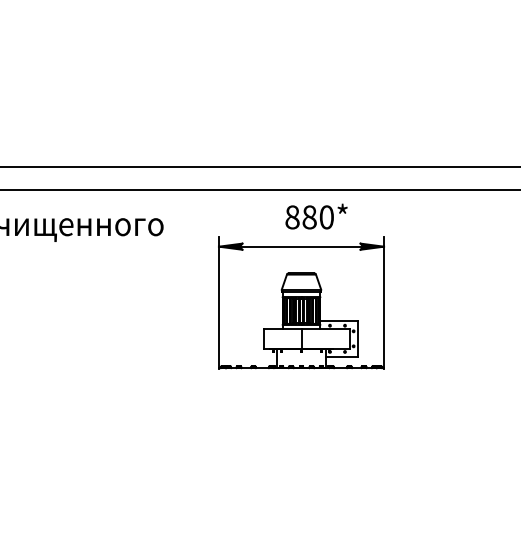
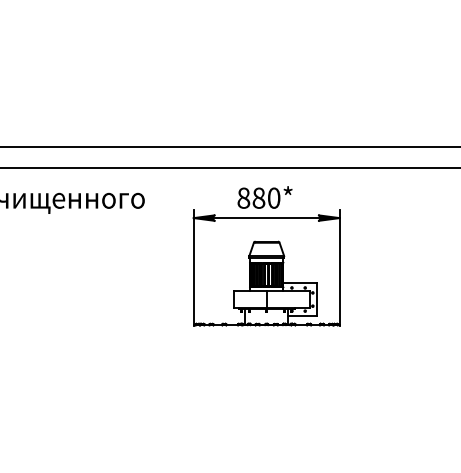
text: (315, 216) -> (264, 197), moved

